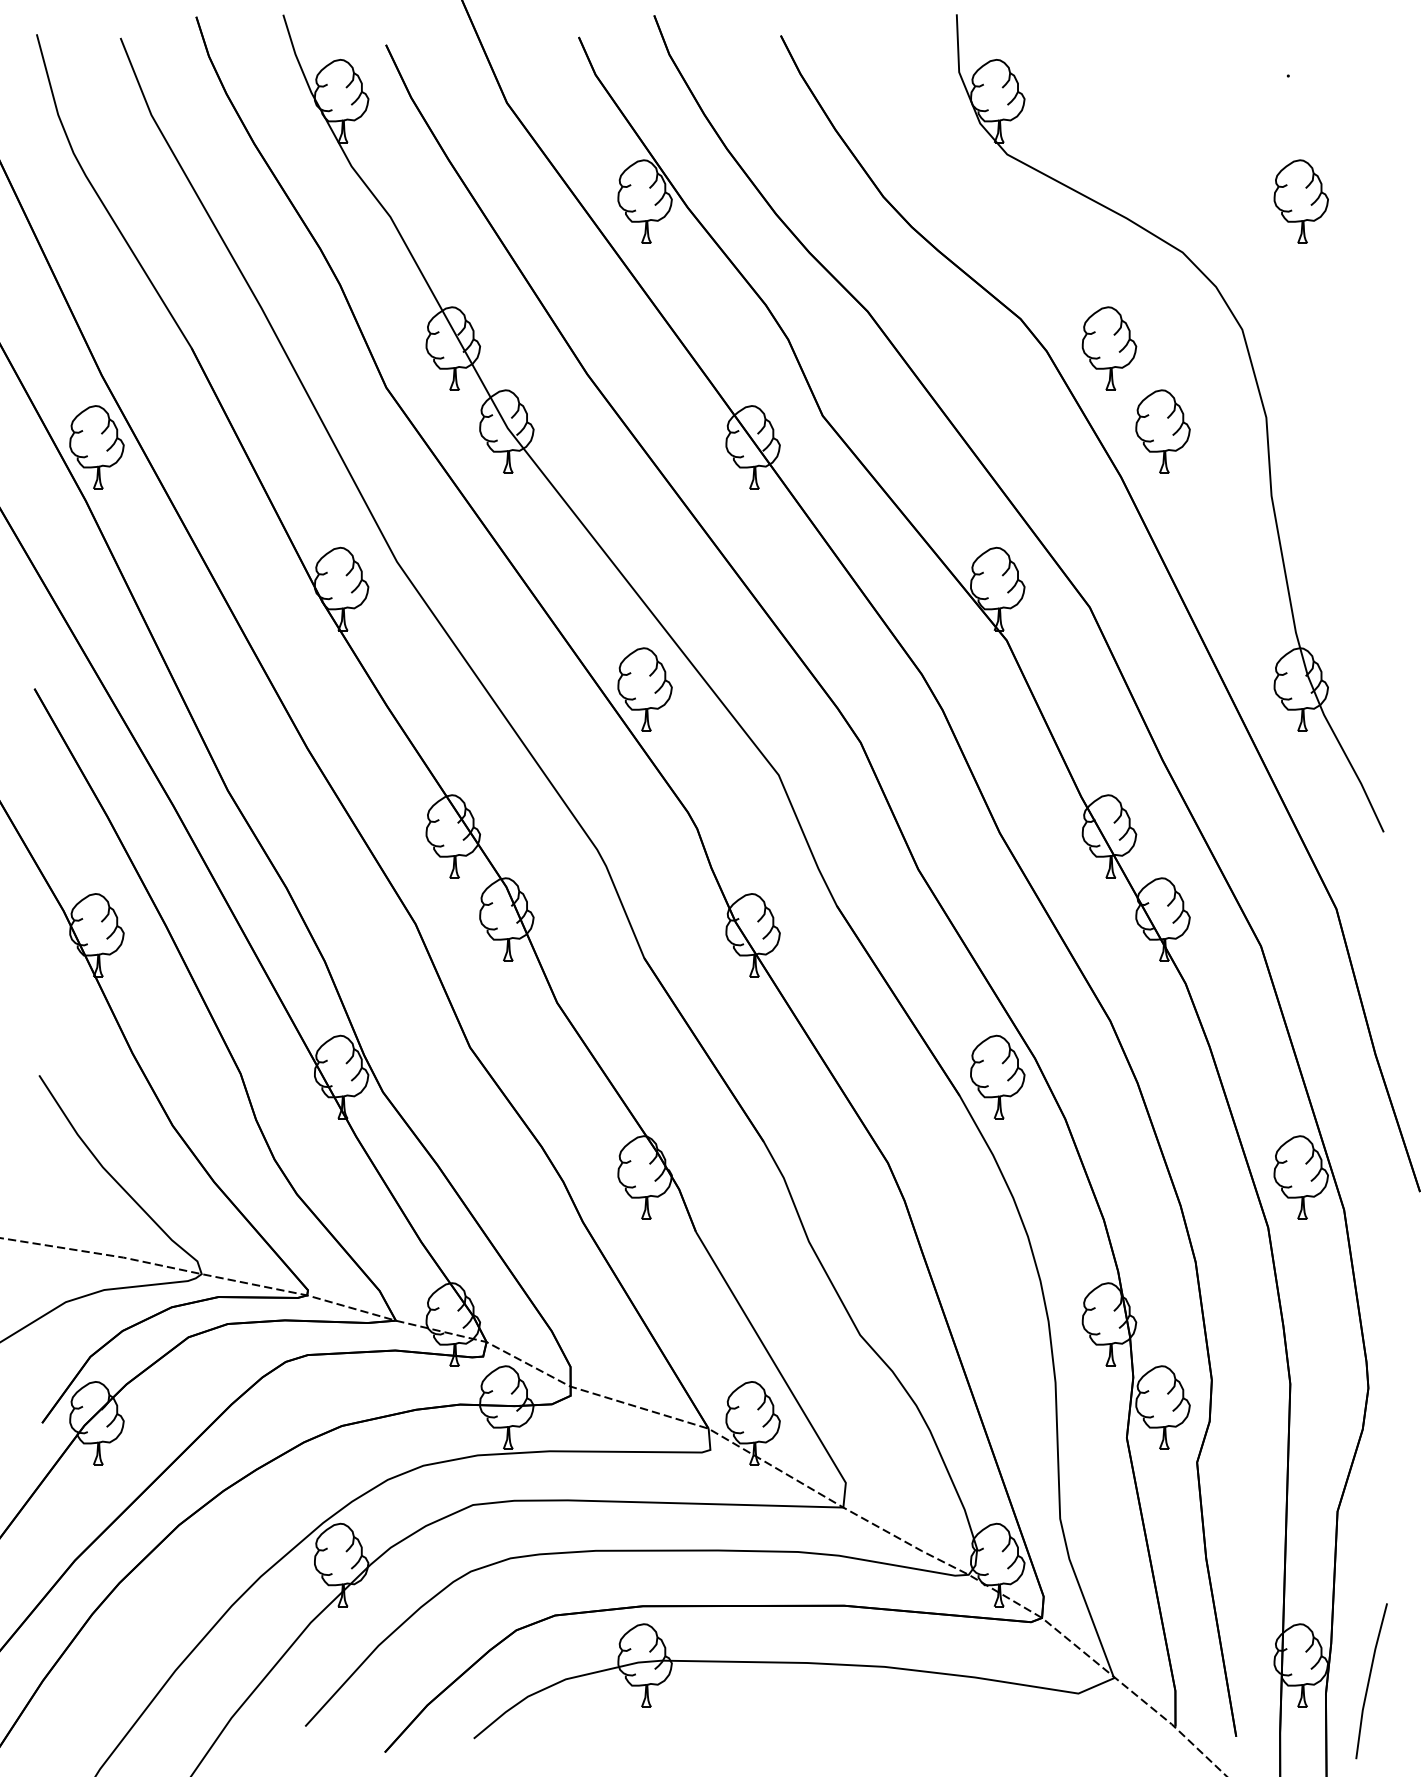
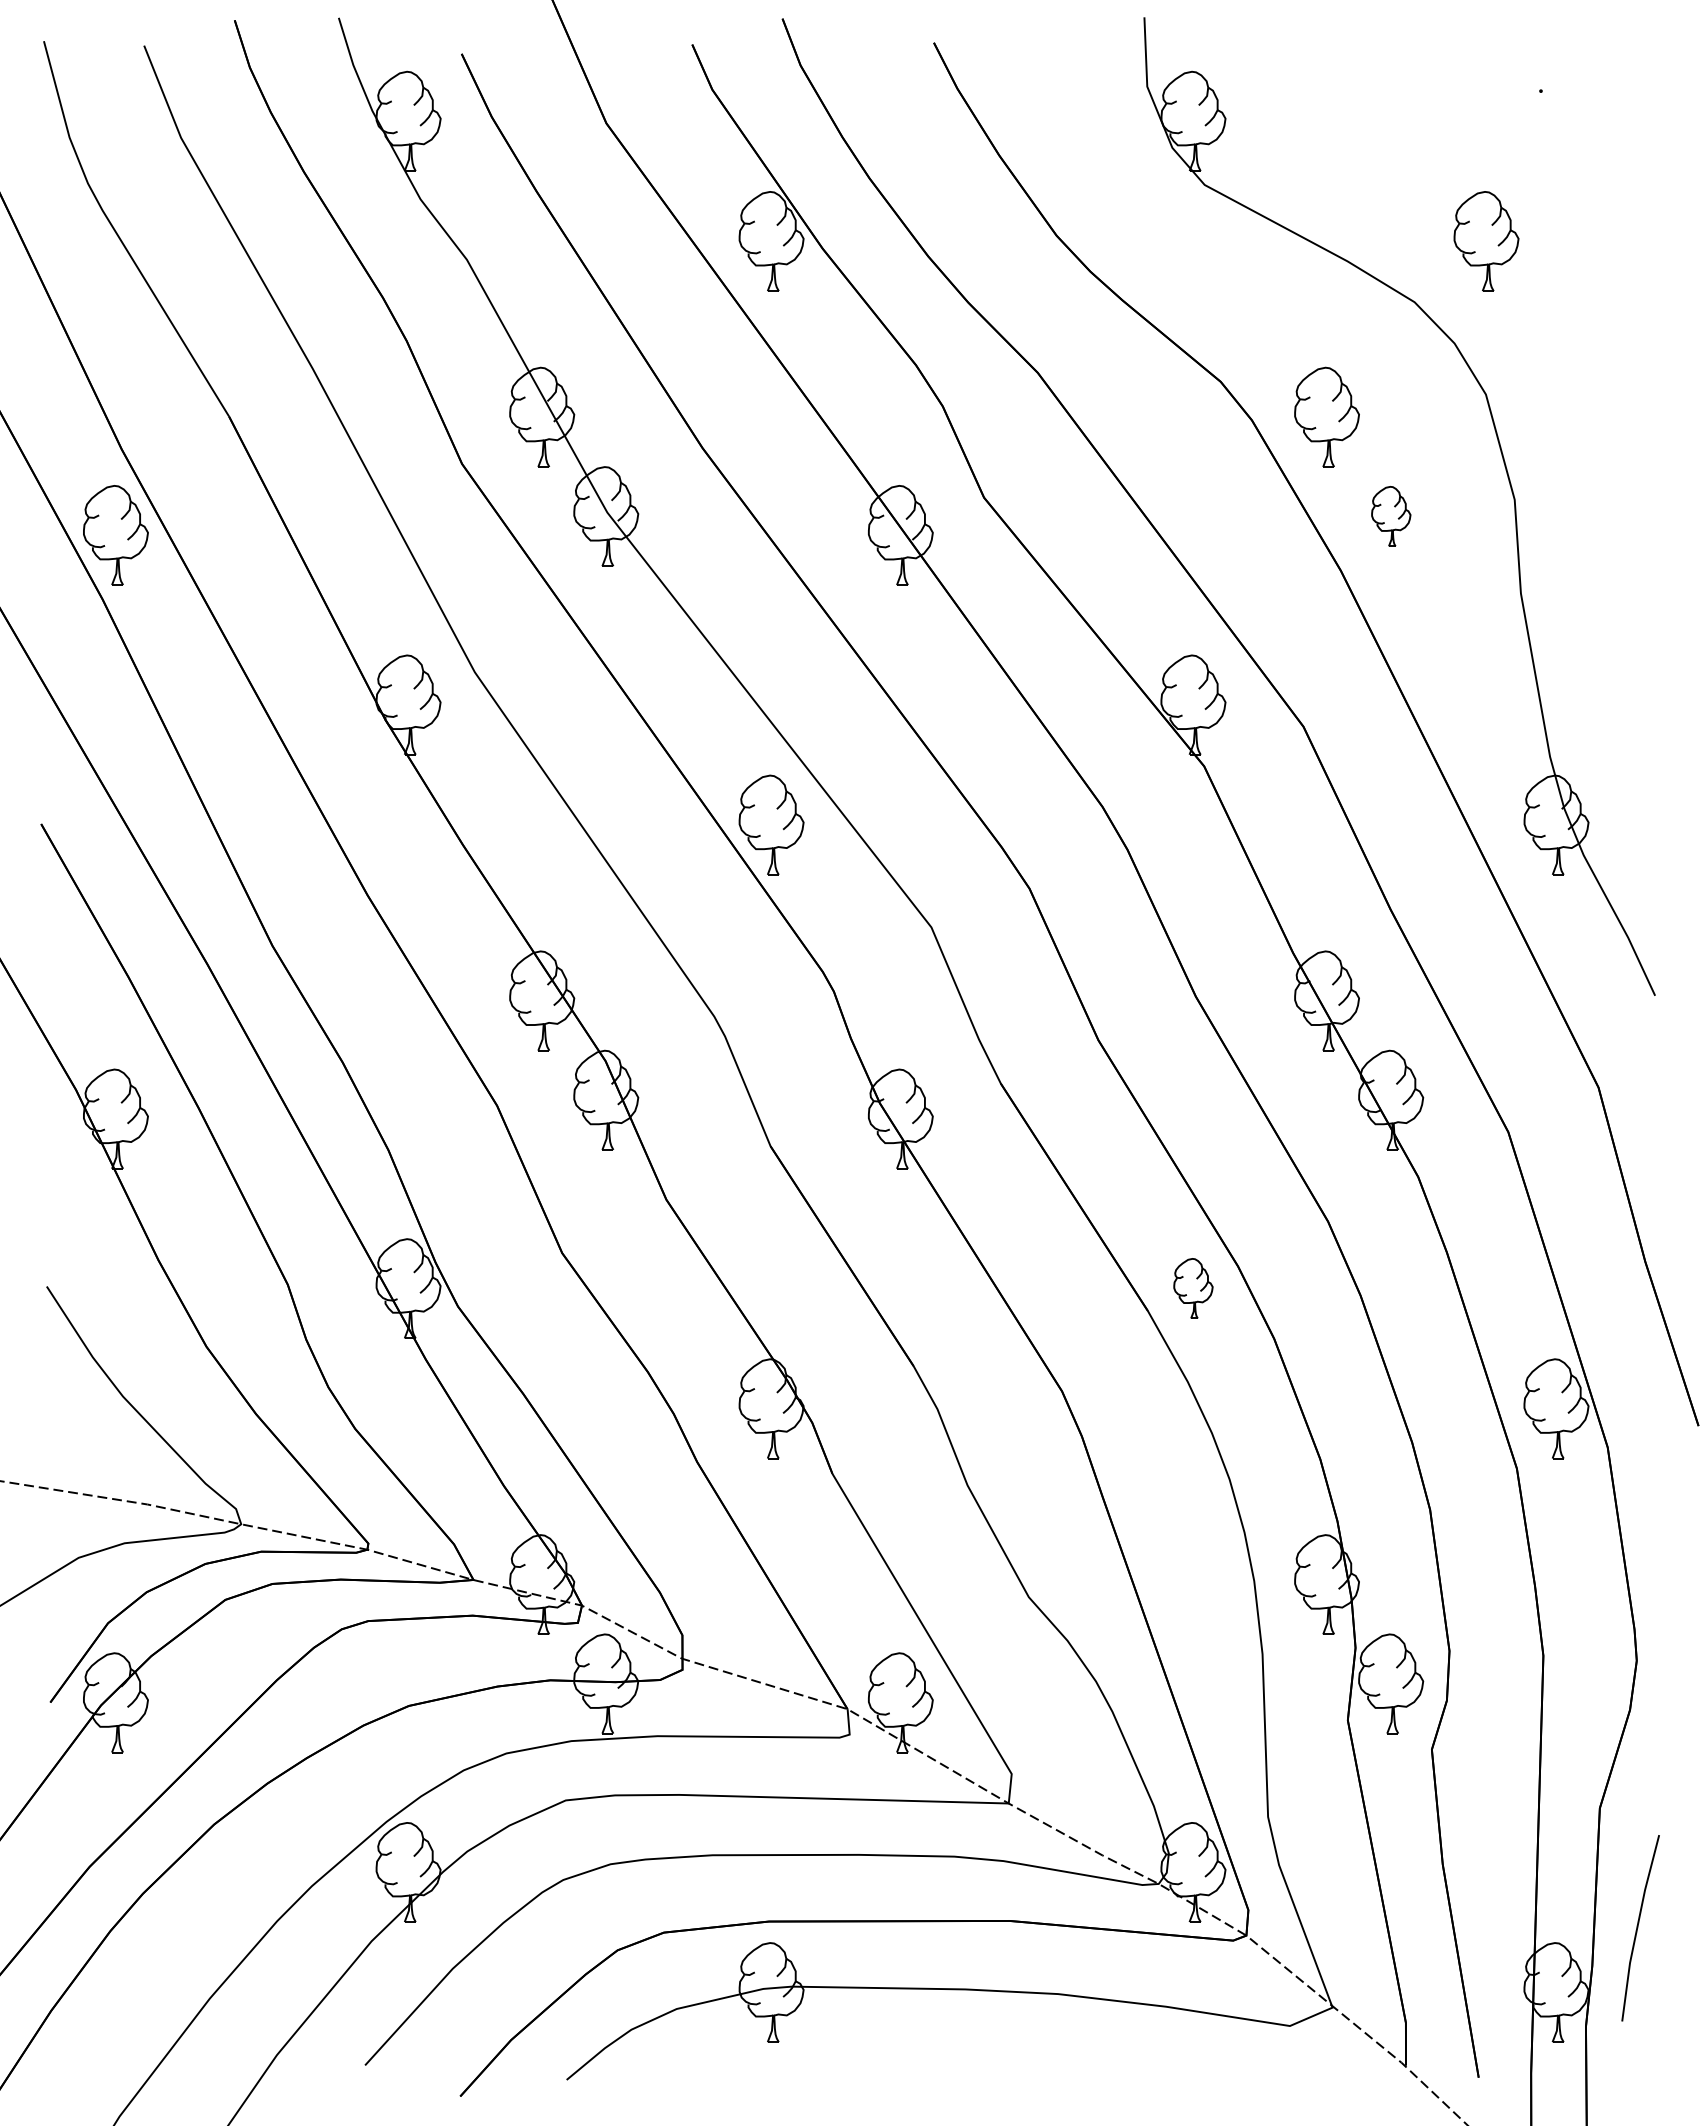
part: (1301, 201) -> (1486, 241), moved
part: (1163, 431) -> (1391, 516), size x0.6
part: (997, 1077) -> (1193, 1288), size x0.6
line: (1369, 1681) -> (1638, 1928), moved

